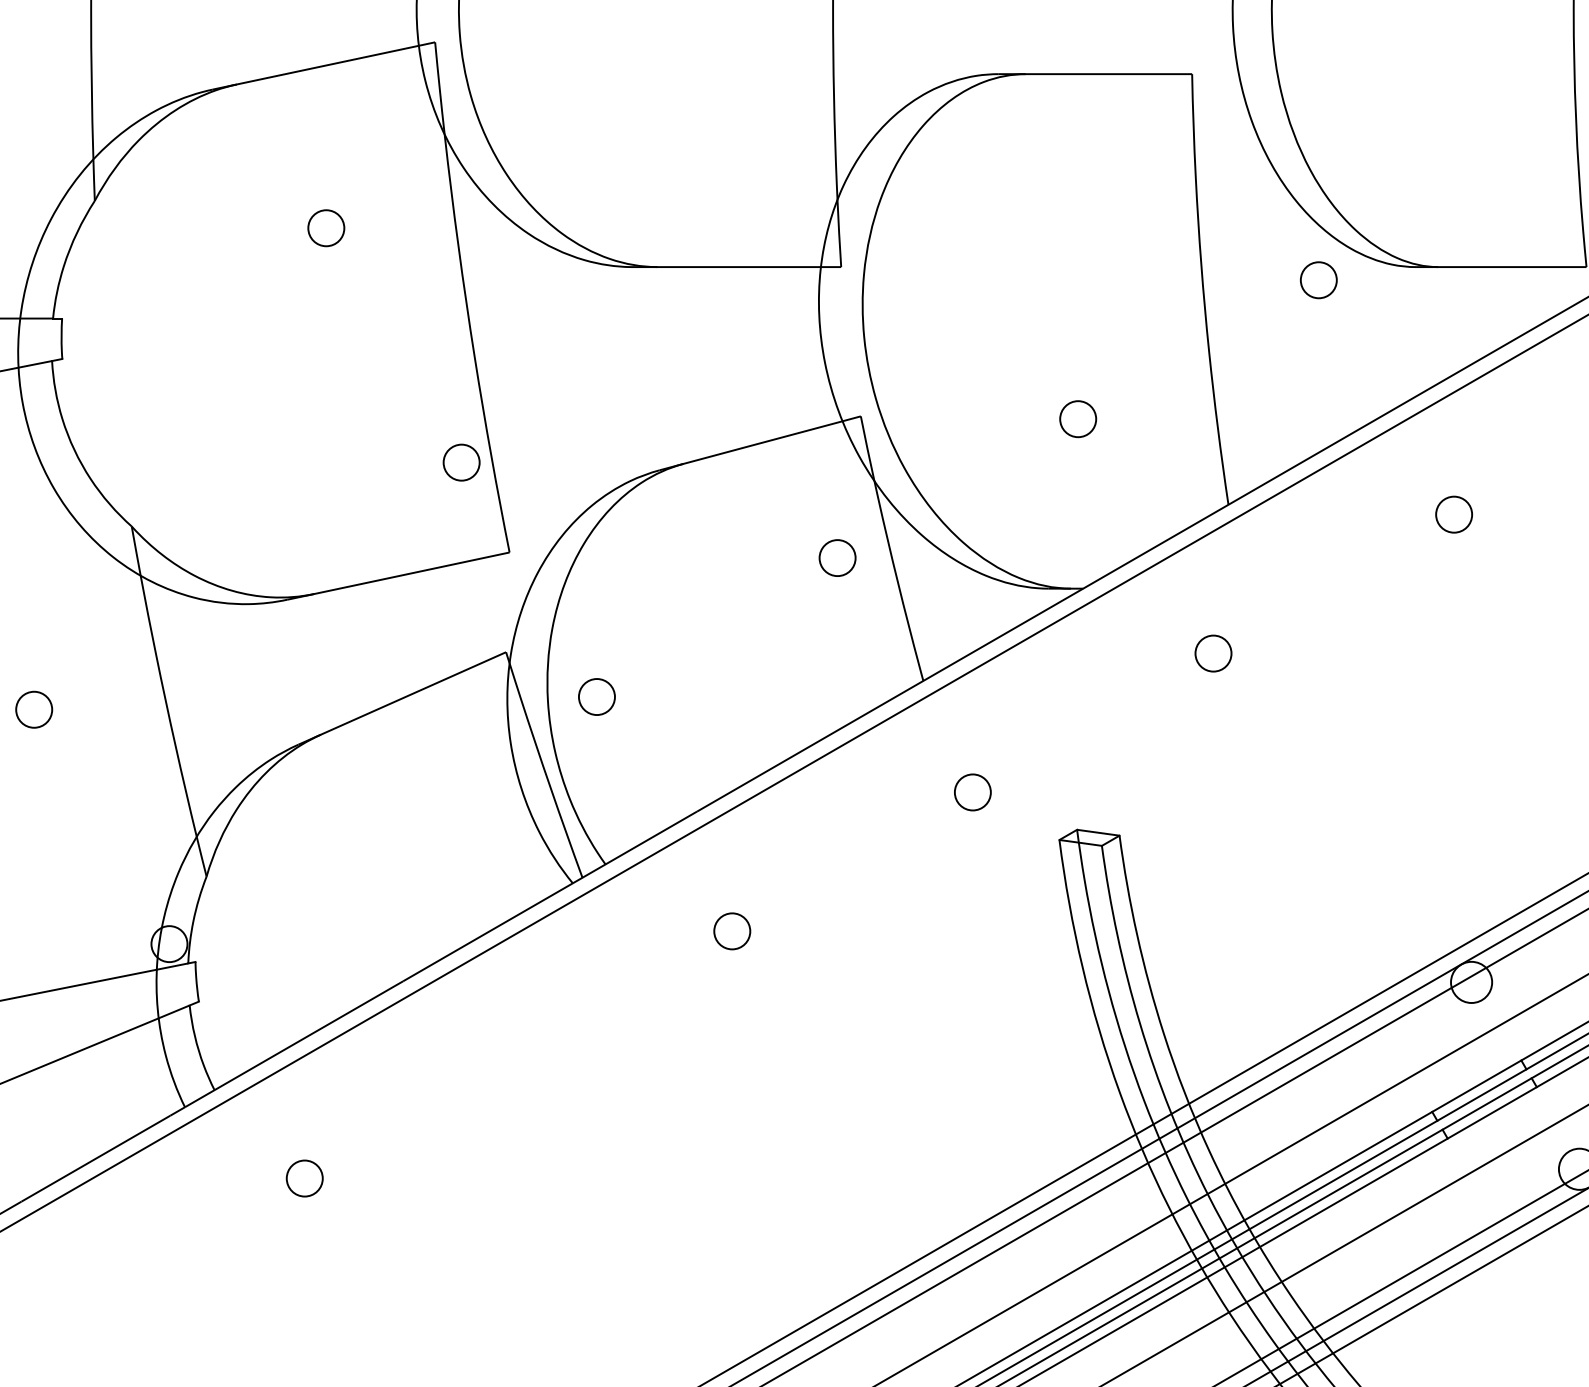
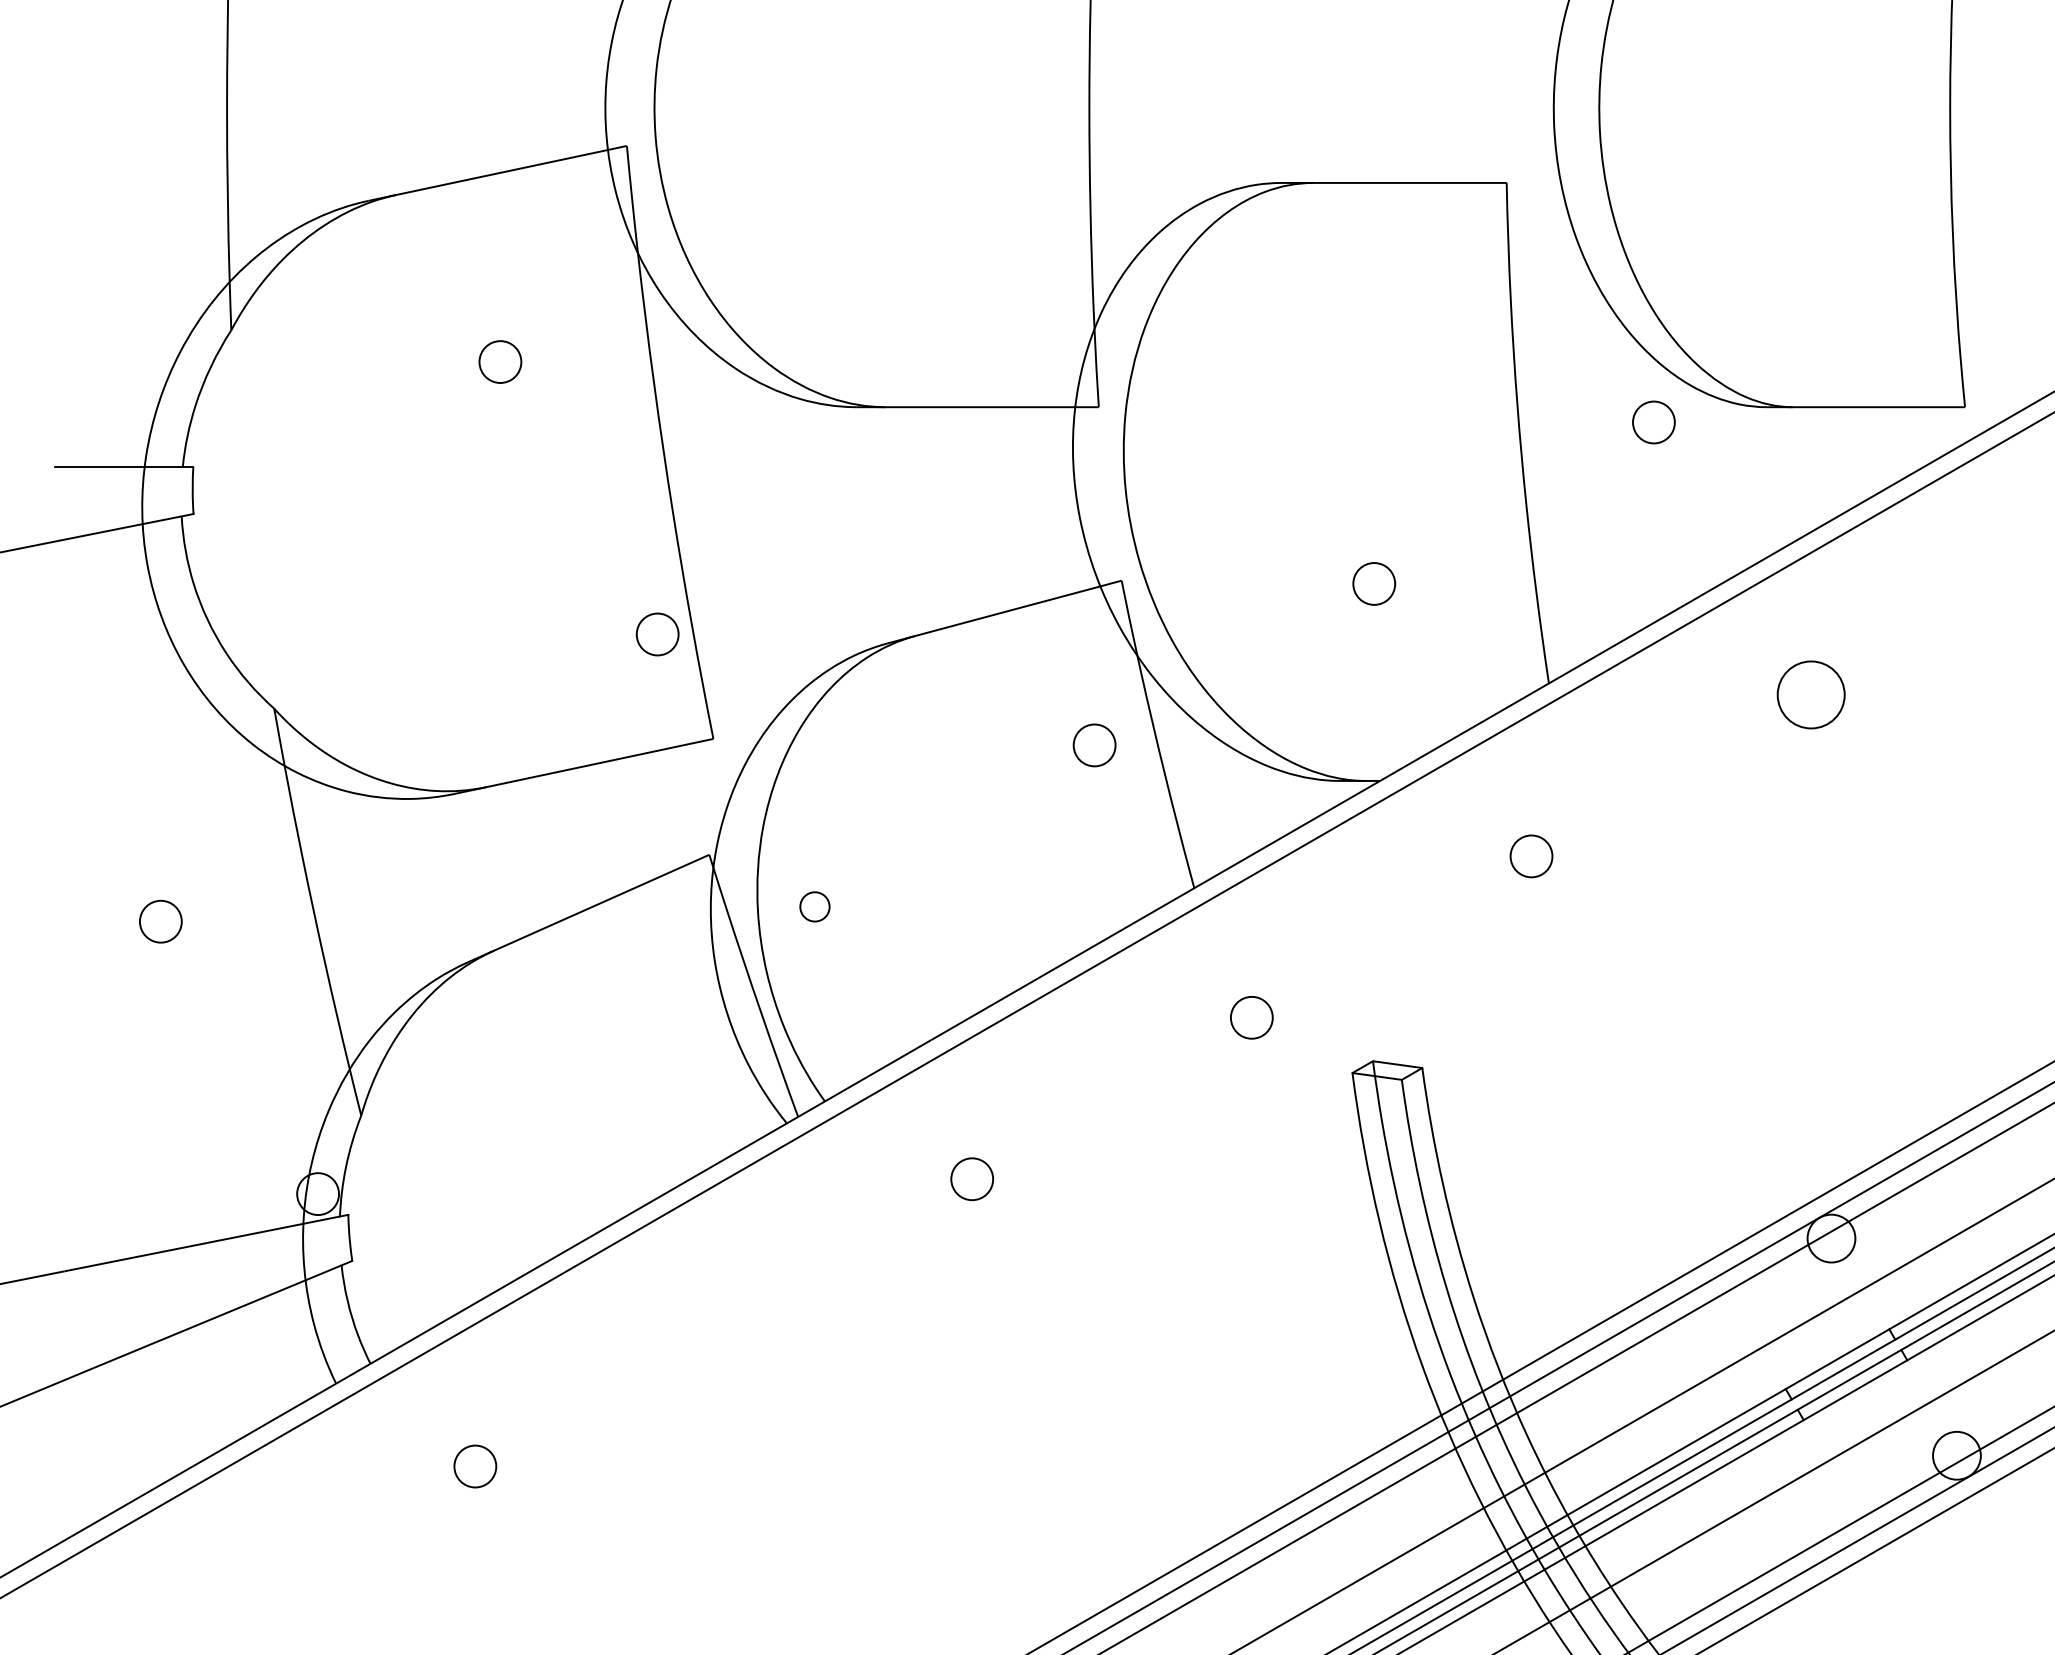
circle: (1454, 514) -> (1811, 694), size x1.6
circle: (596, 696) -> (814, 906), size x0.7

